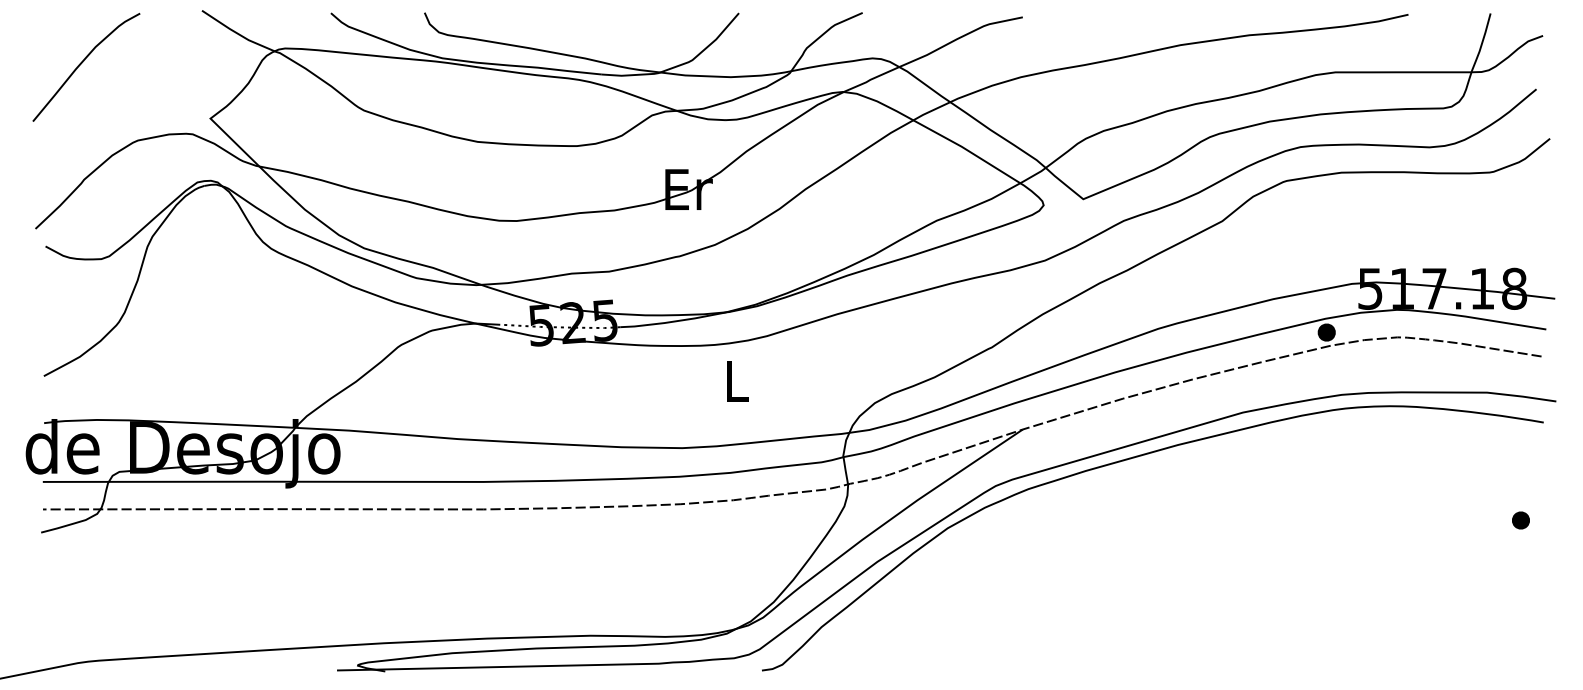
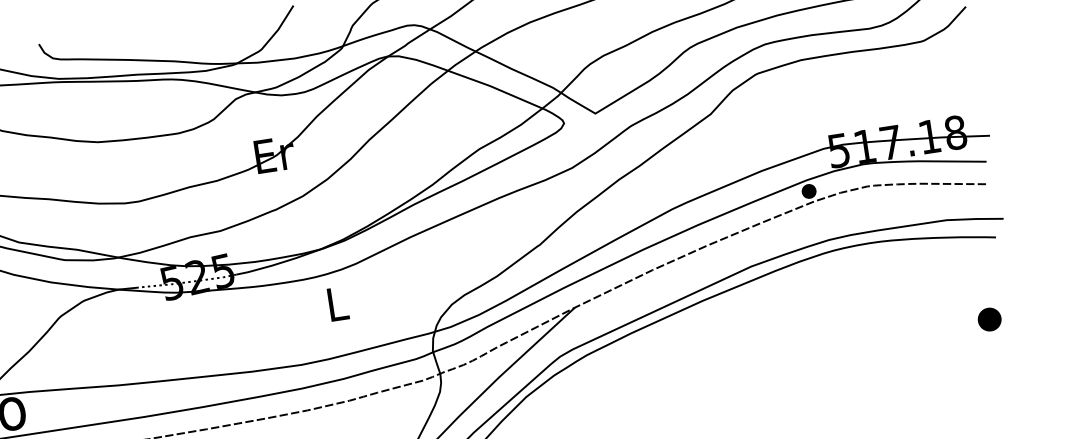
part: (1520, 520) -> (989, 319), size x1.6

